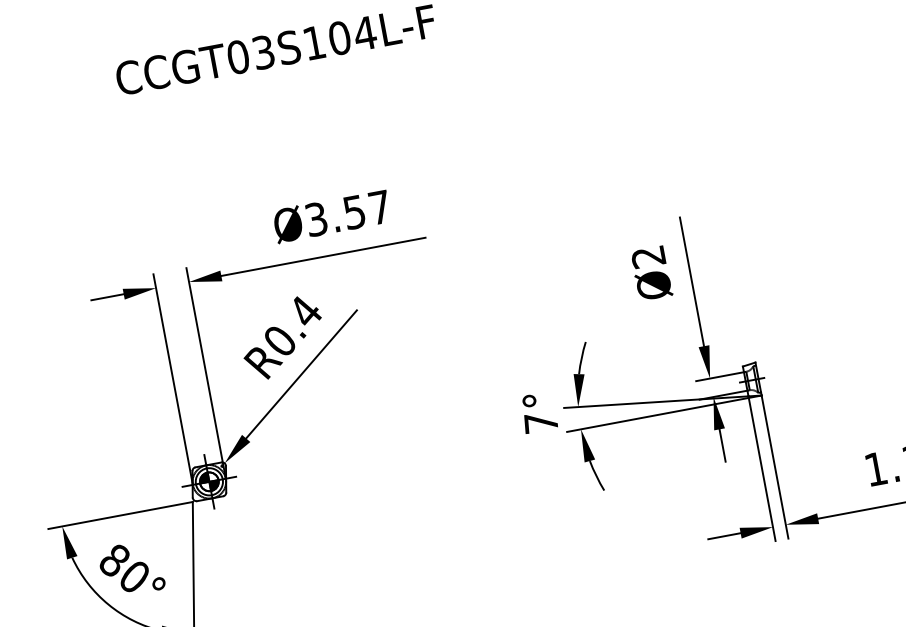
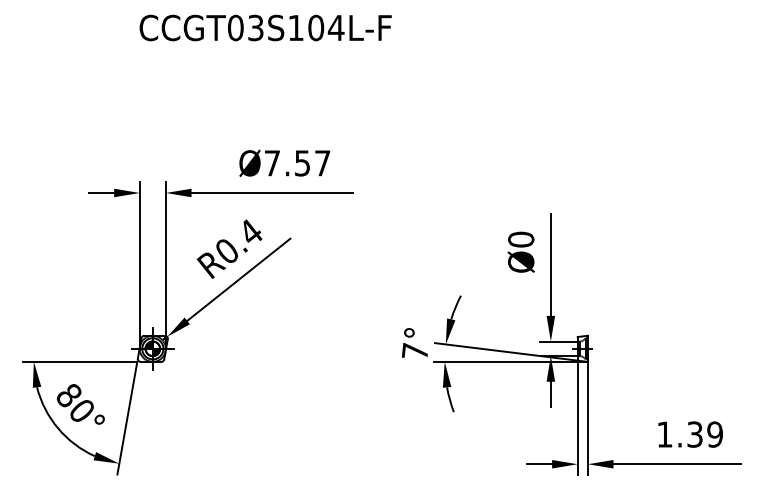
text: (315, 219) -> (271, 163), Ø3.57 -> Ø7.57
text: (648, 256) -> (521, 239), Ø2 -> Ø0

